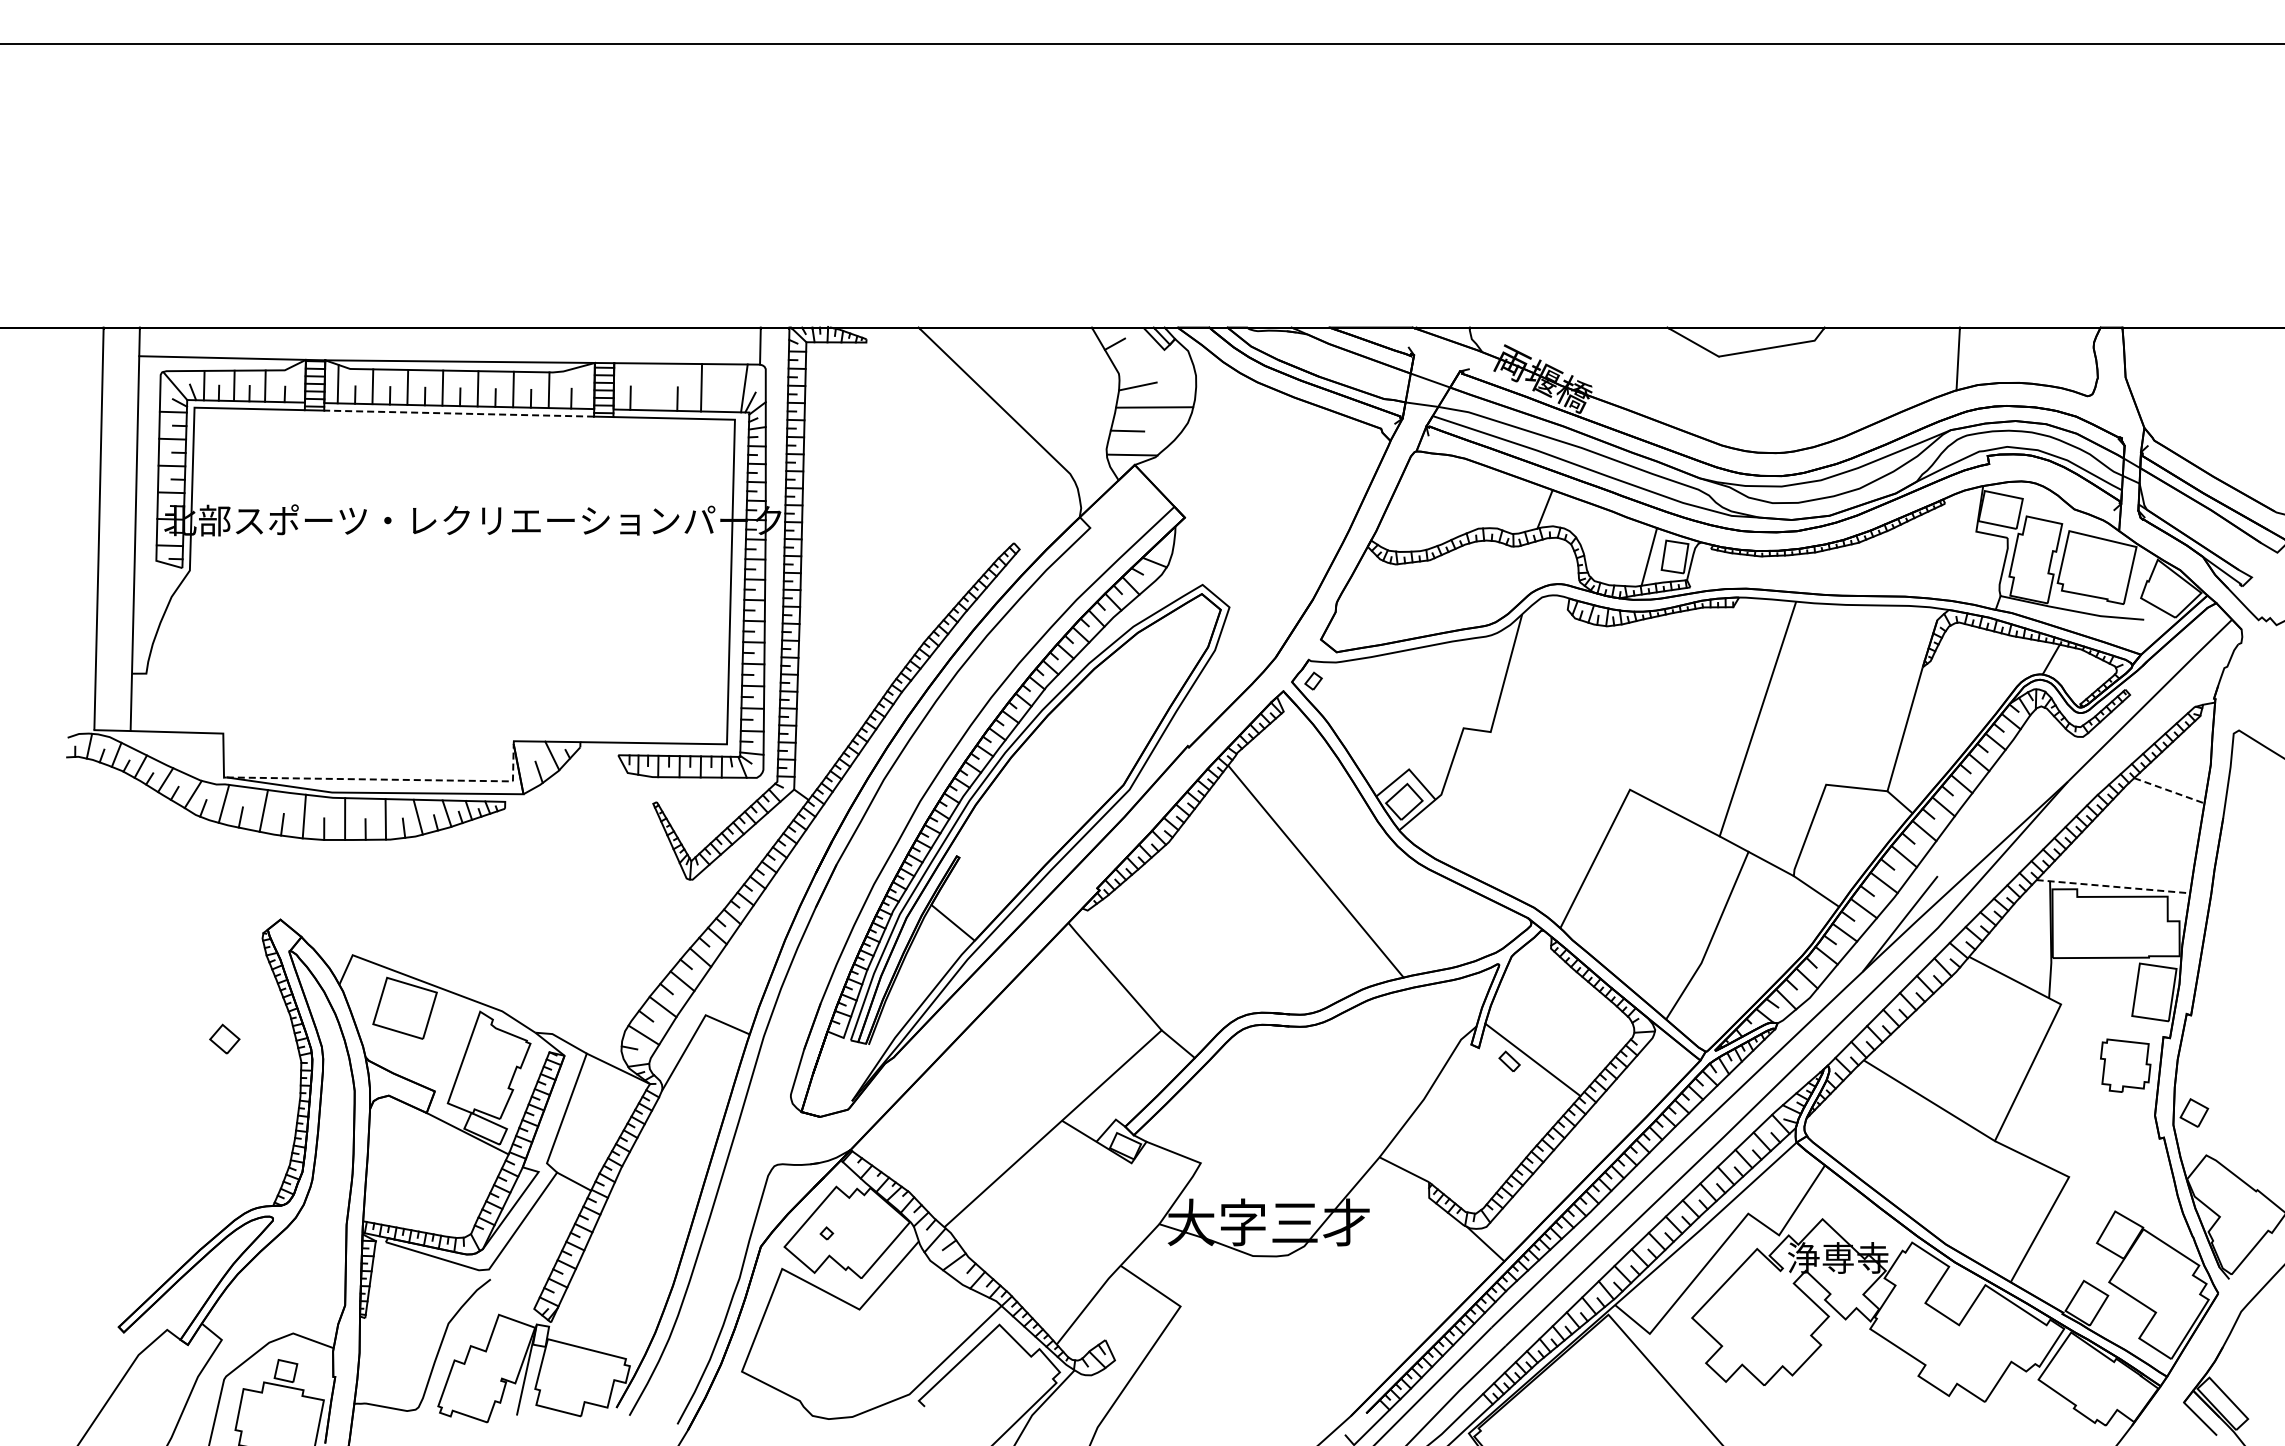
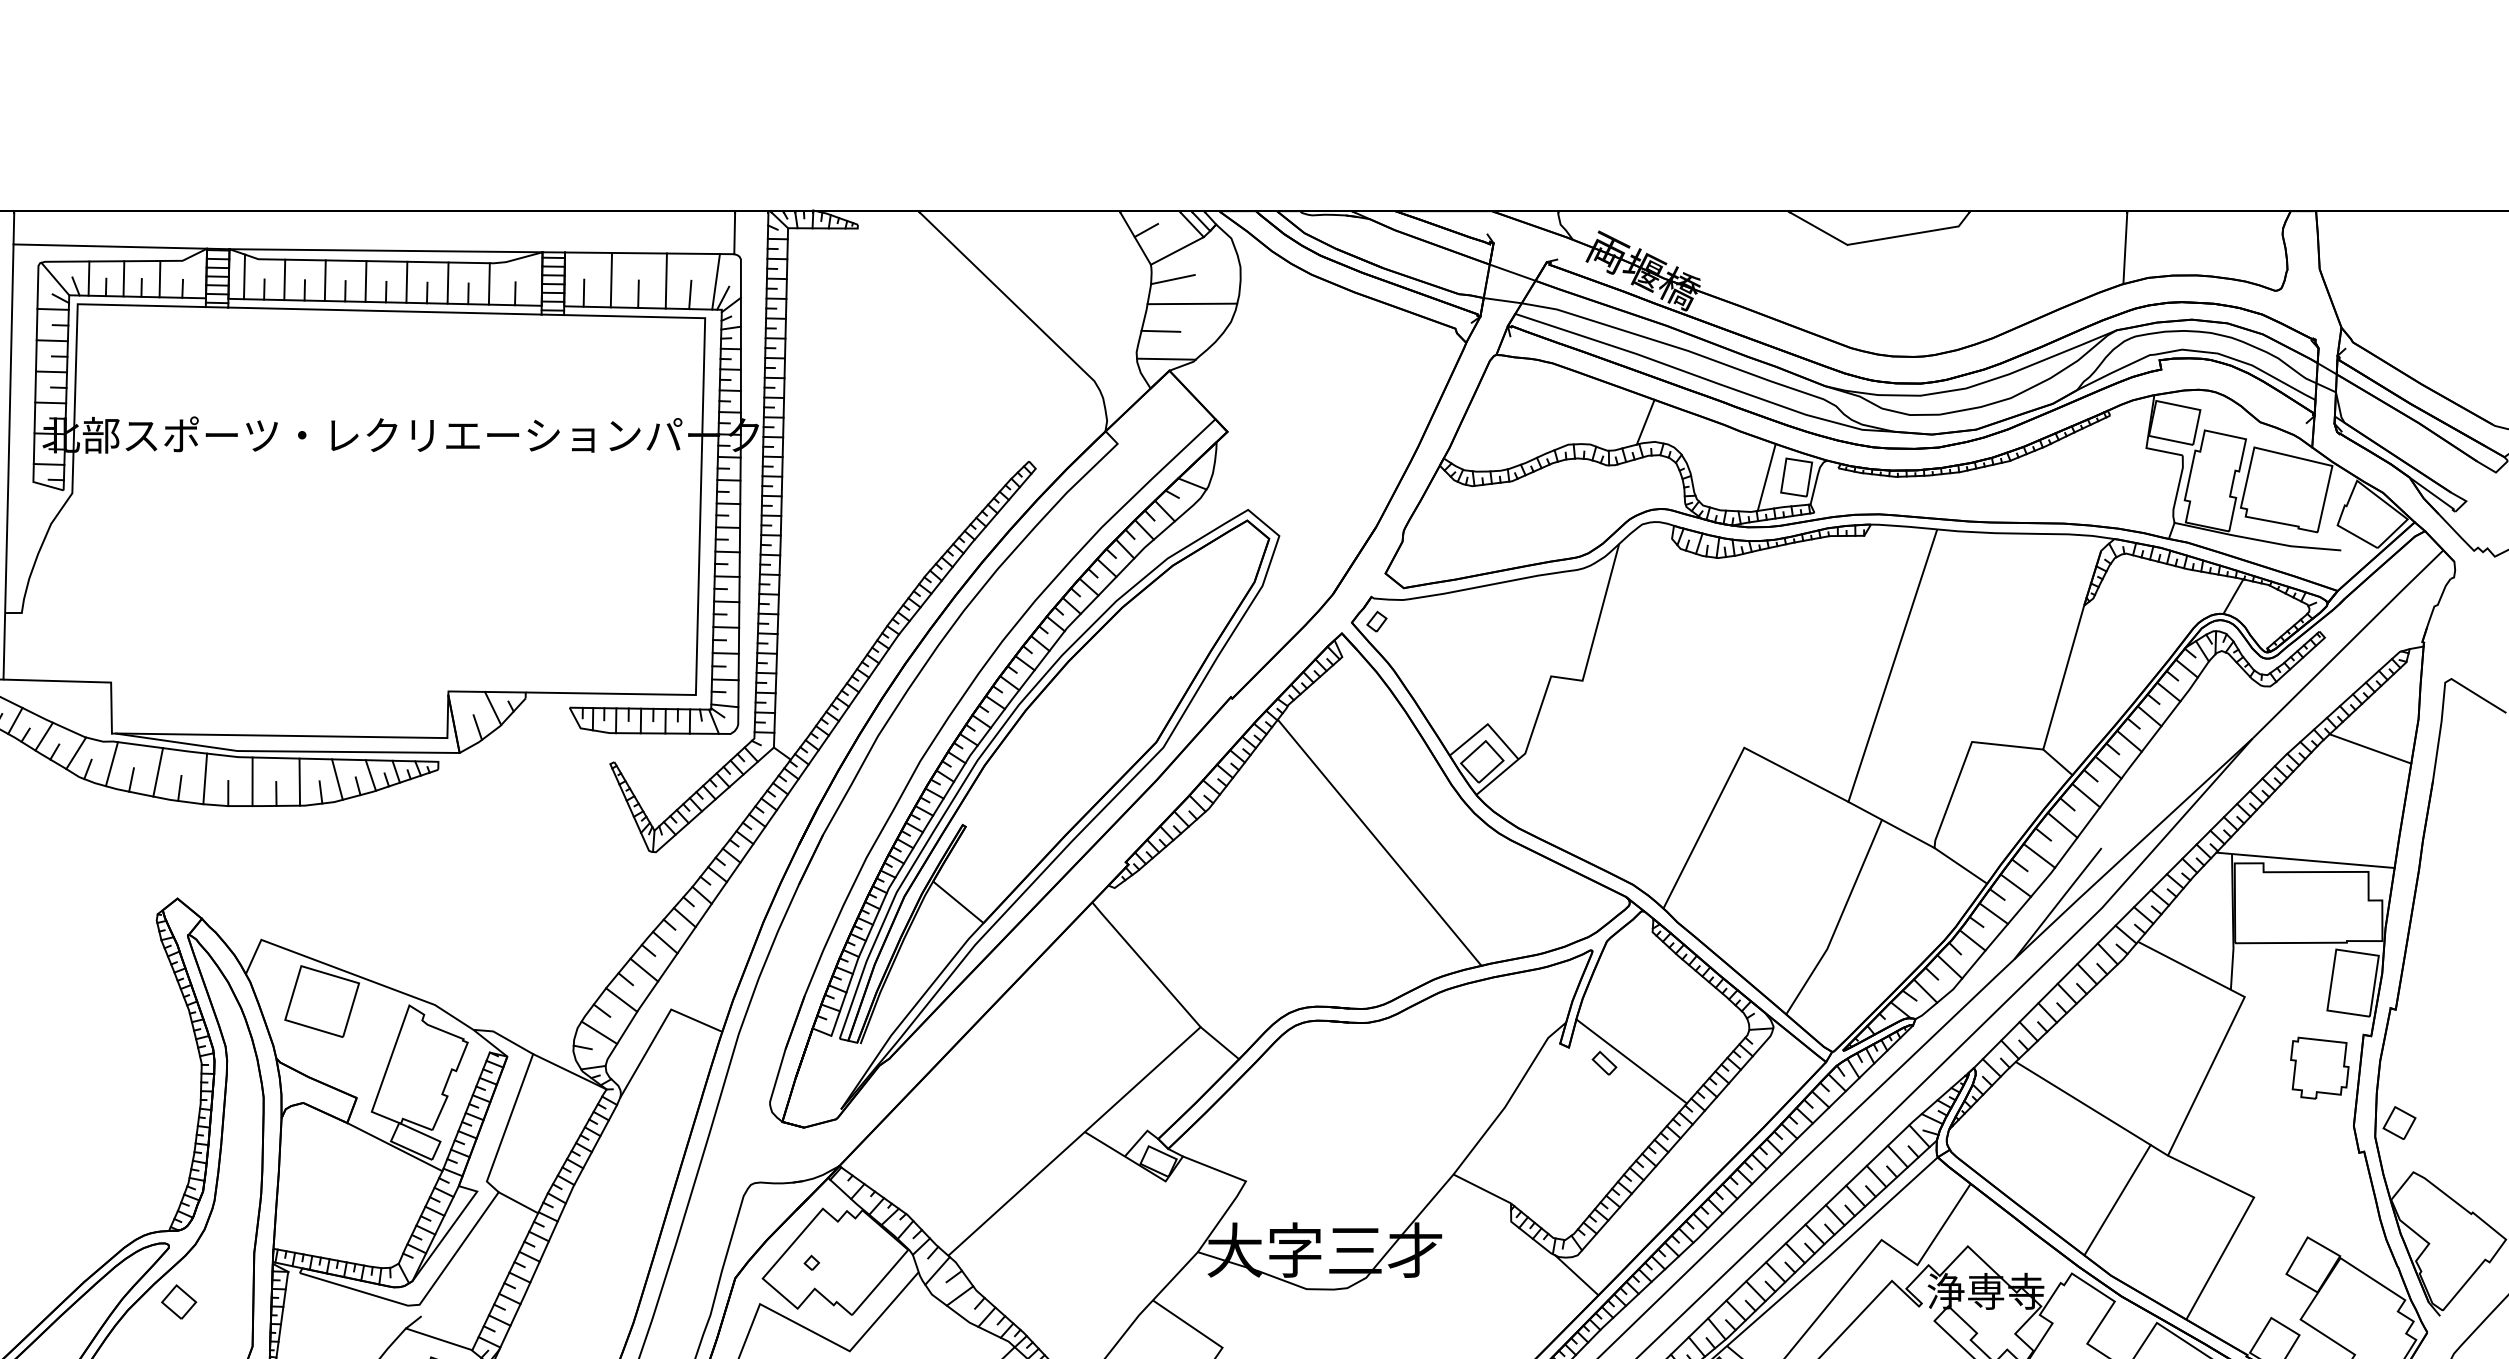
line: (1141, 361) -> (1177, 250), added
line: (653, 386) -> (610, 279), added
line: (722, 399) -> (690, 294), added
line: (459, 413) -> (385, 310), dashed -> solid
line: (389, 779) -> (304, 735), dashed -> solid
line: (2169, 790) -> (2370, 748), dashed -> solid
line: (2113, 886) -> (2305, 860), dashed -> solid
part: (224, 1038) -> (178, 1301), moved
line: (1951, 1178) -> (2117, 1199), added
line: (505, 1298) -> (438, 1338), added

